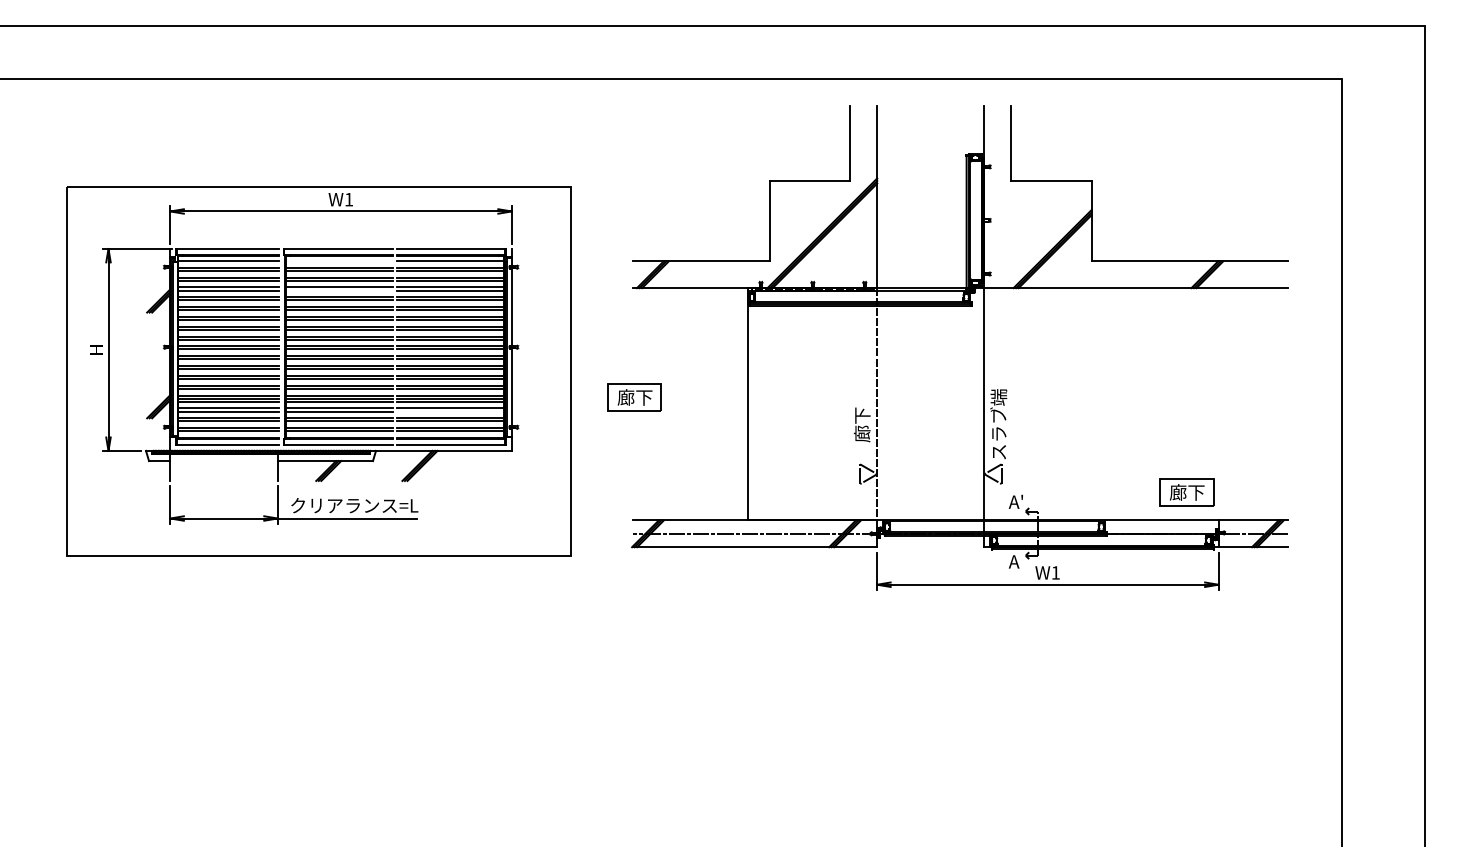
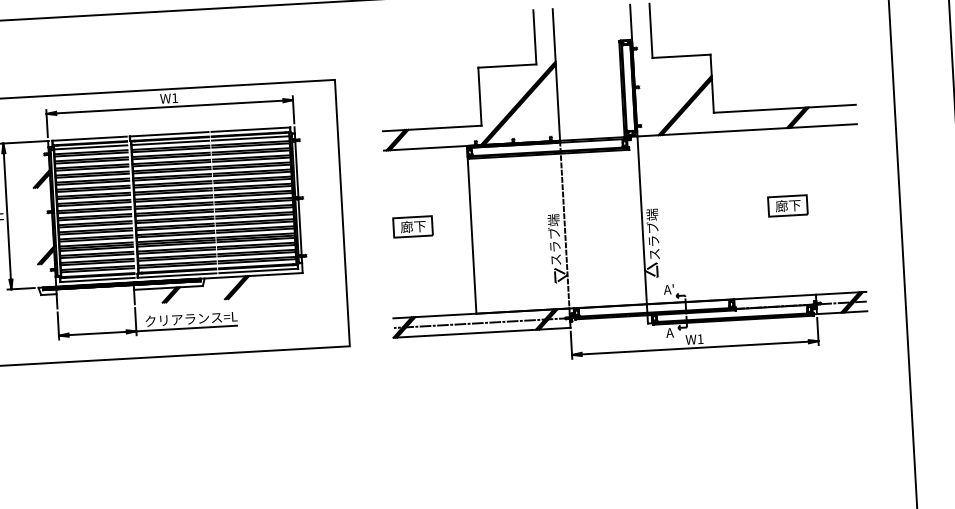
line: (338, 261) -> (169, 143), added
line: (338, 290) -> (171, 164), added
part: (634, 397) -> (412, 226), moved
line: (449, 411) -> (256, 247), added
text: (861, 424) -> (554, 239), 廊下 -> スラブ端
part: (1186, 492) -> (787, 205), moved

